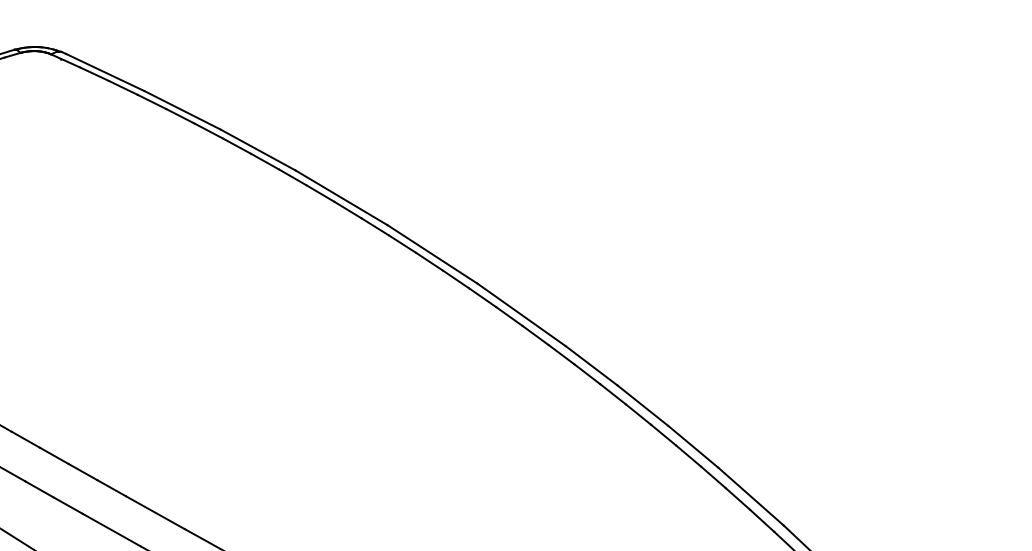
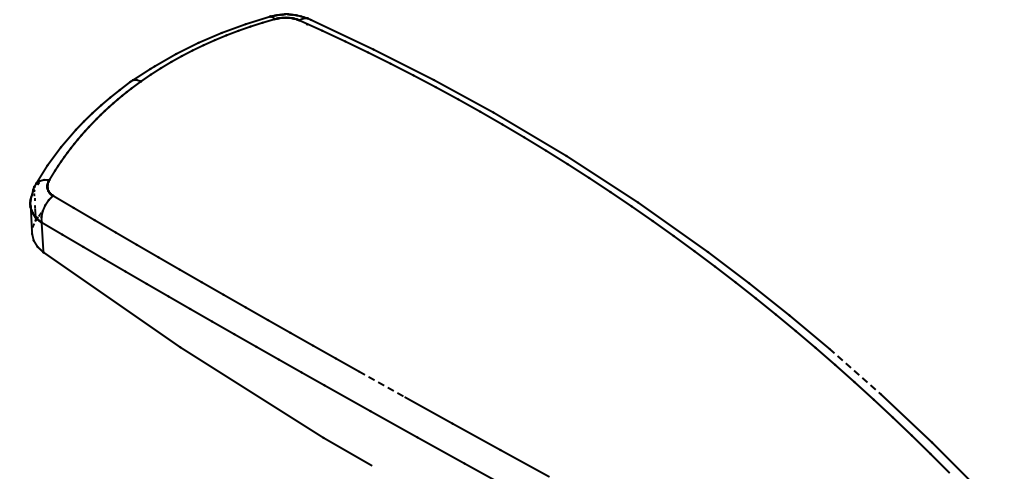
line: (751, 496) -> (855, 371), solid -> dashed
line: (155, 512) -> (382, 384), solid -> dashed

